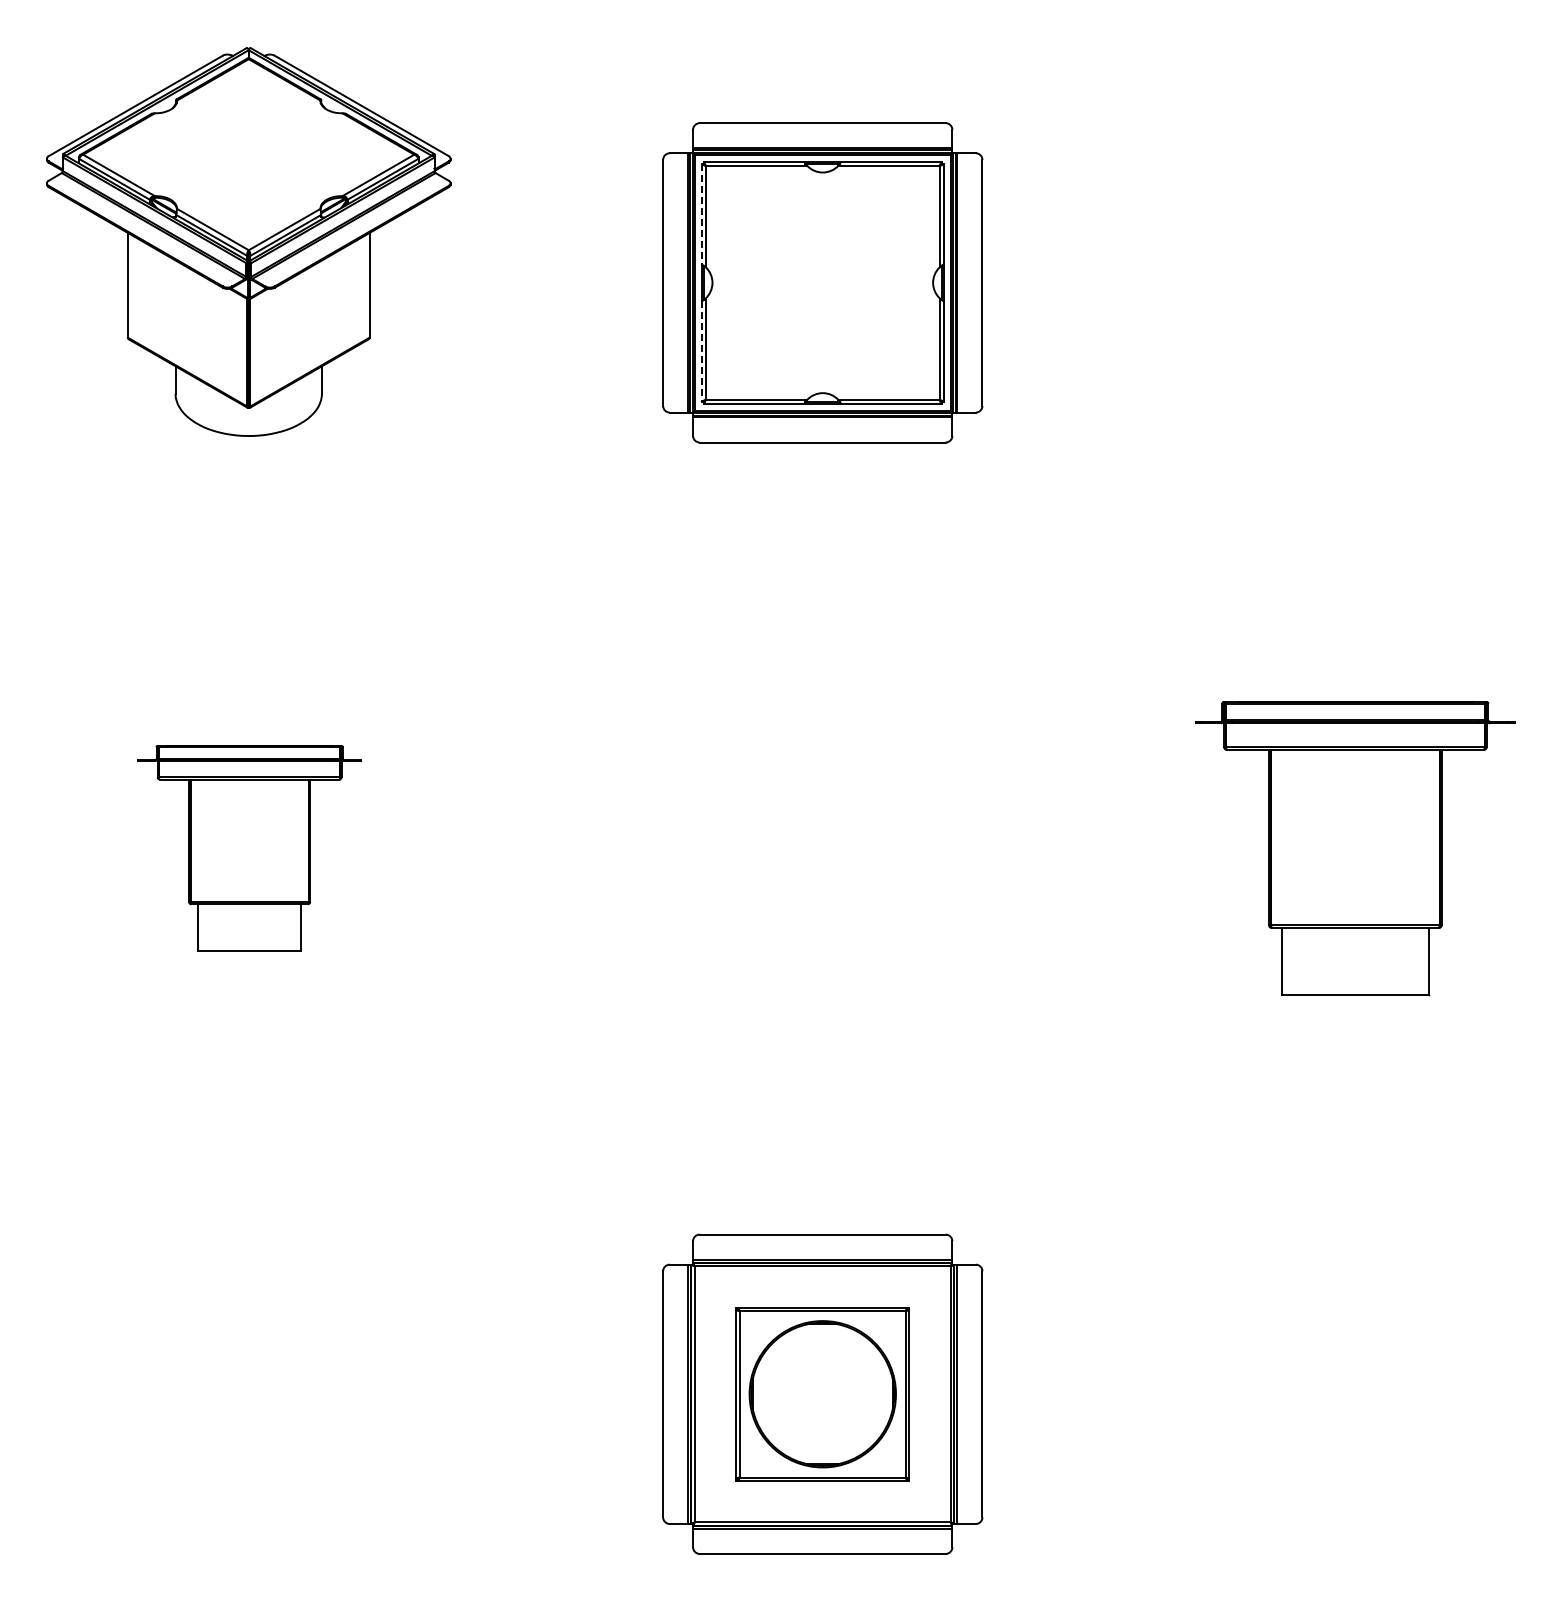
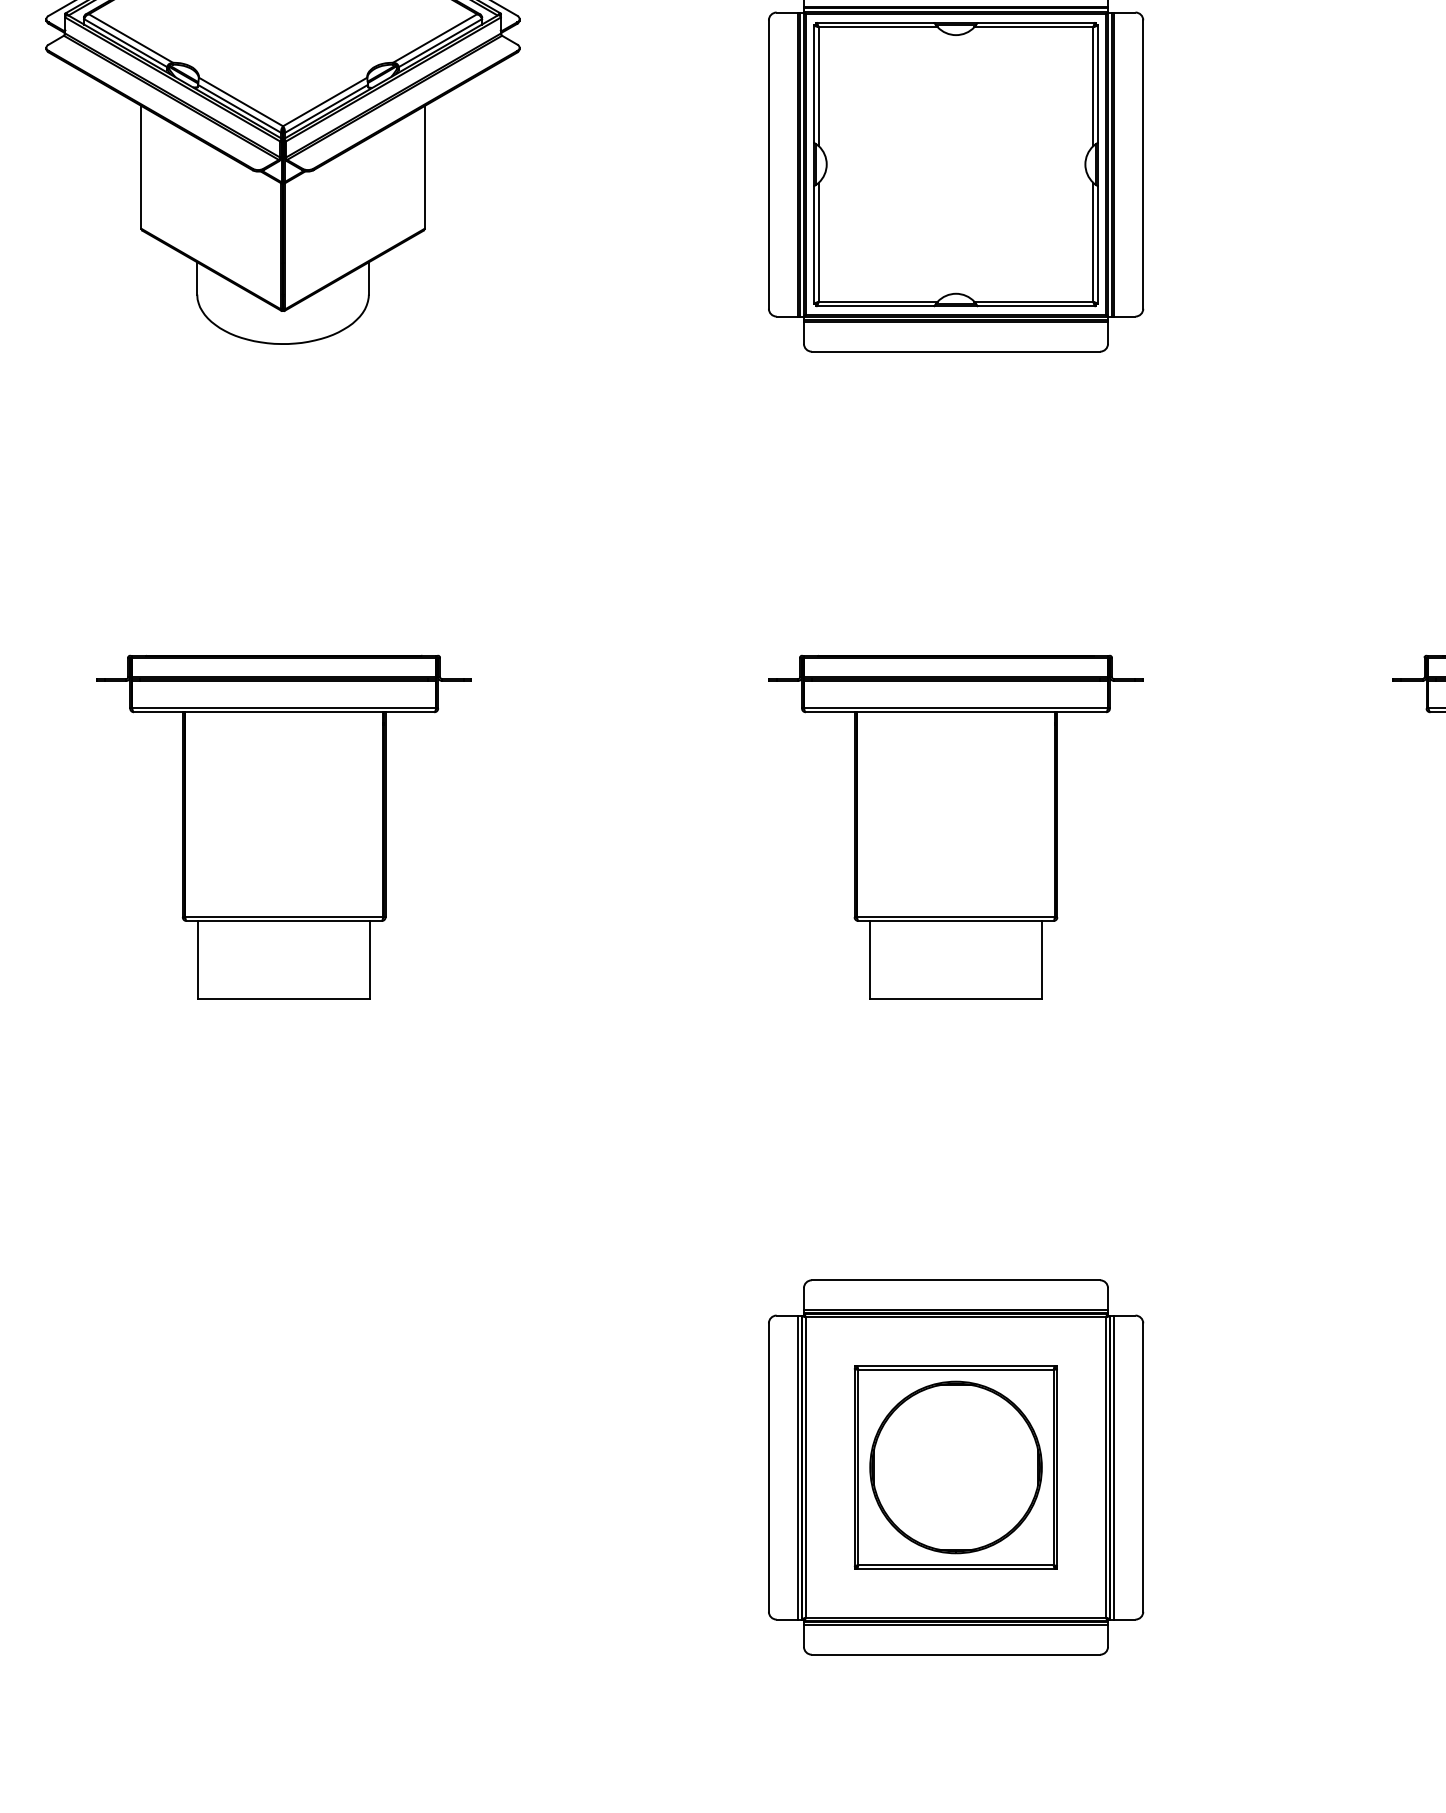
line: (701, 214) -> (813, 84), dashed -> solid
line: (701, 352) -> (813, 246), dashed -> solid
part: (249, 848) -> (283, 827), size x1.43
part: (822, 848) -> (955, 827), added

